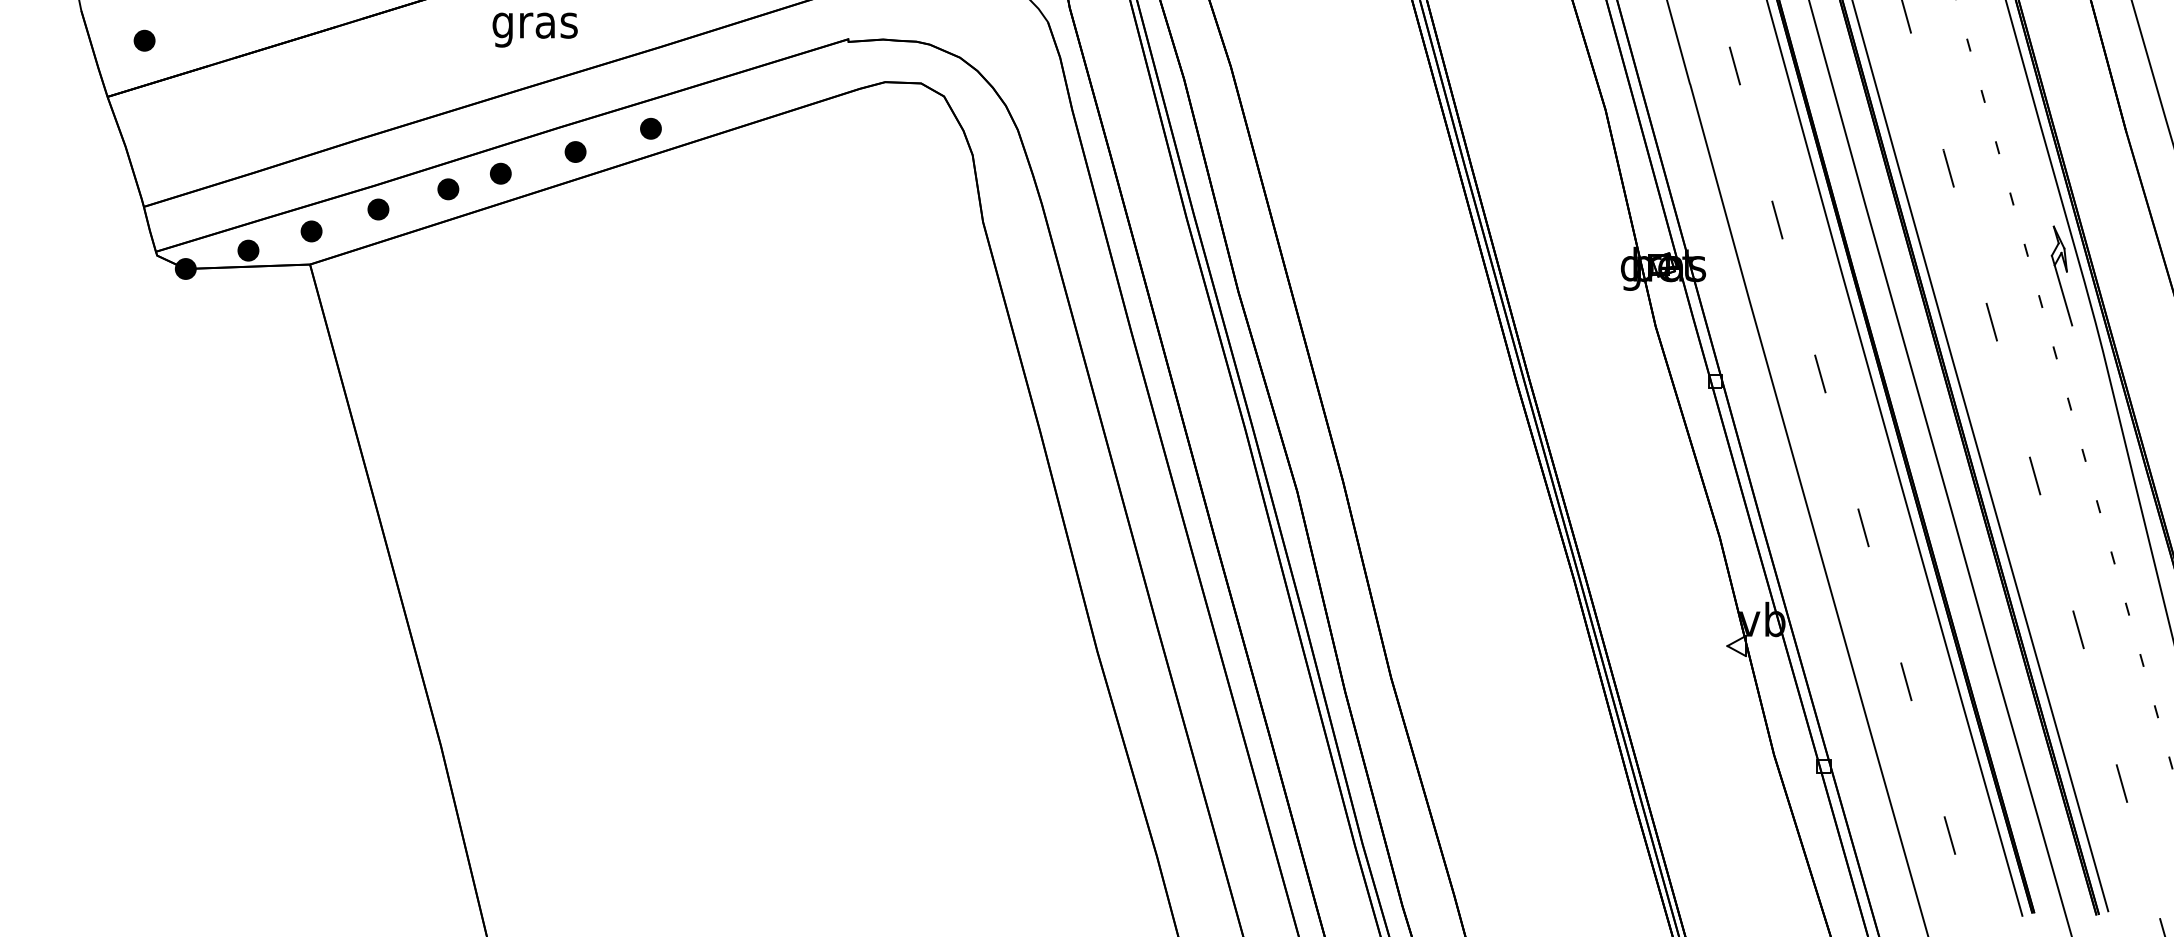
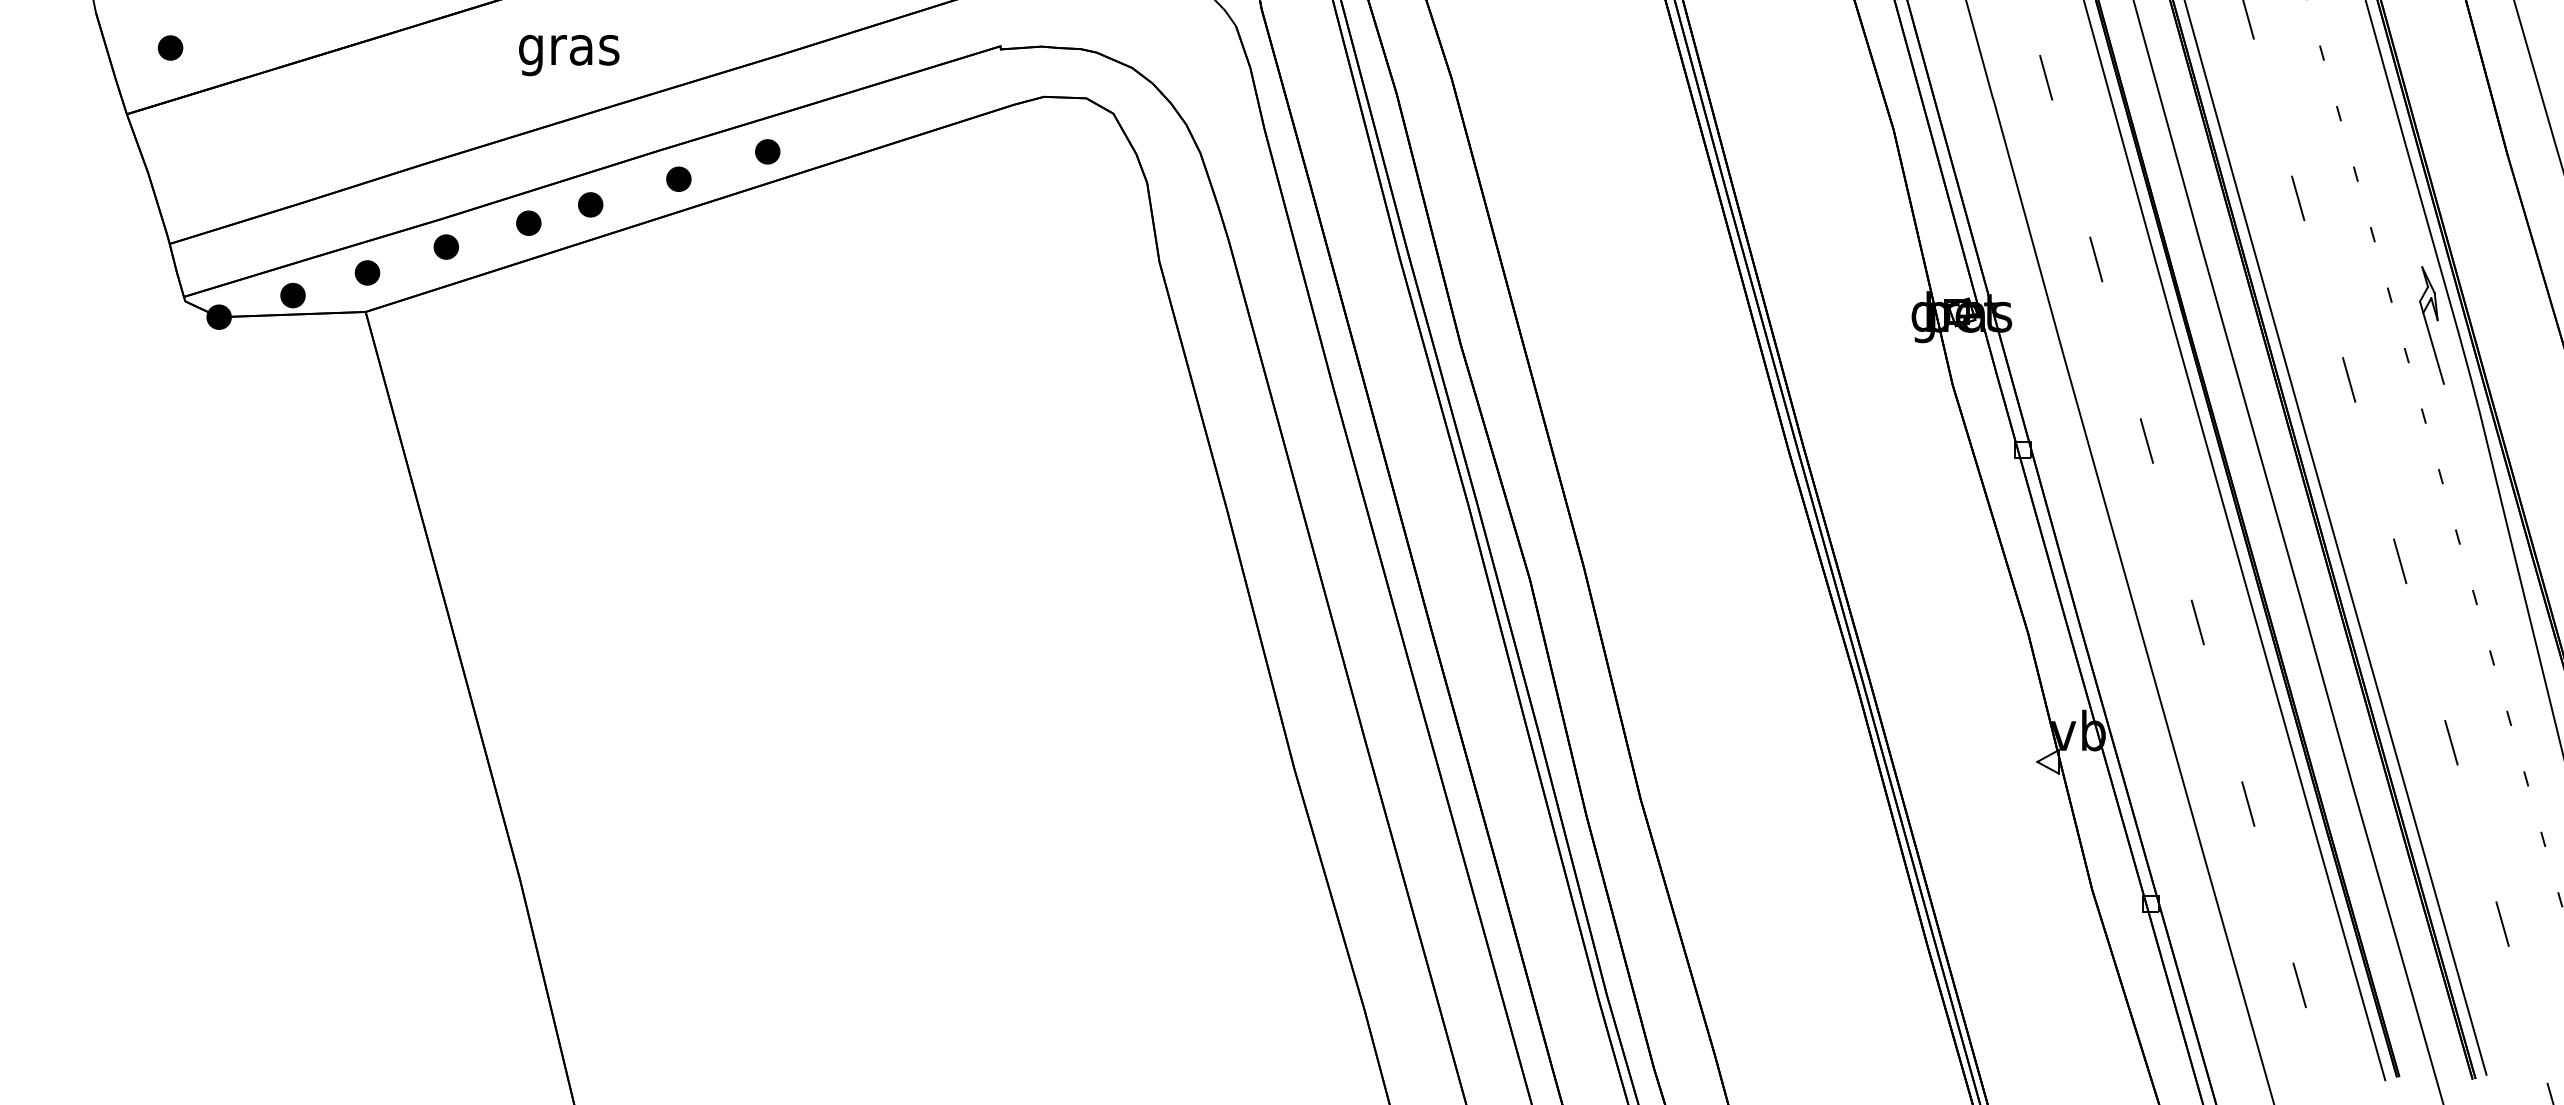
text: (535, 30) -> (569, 55), moved

